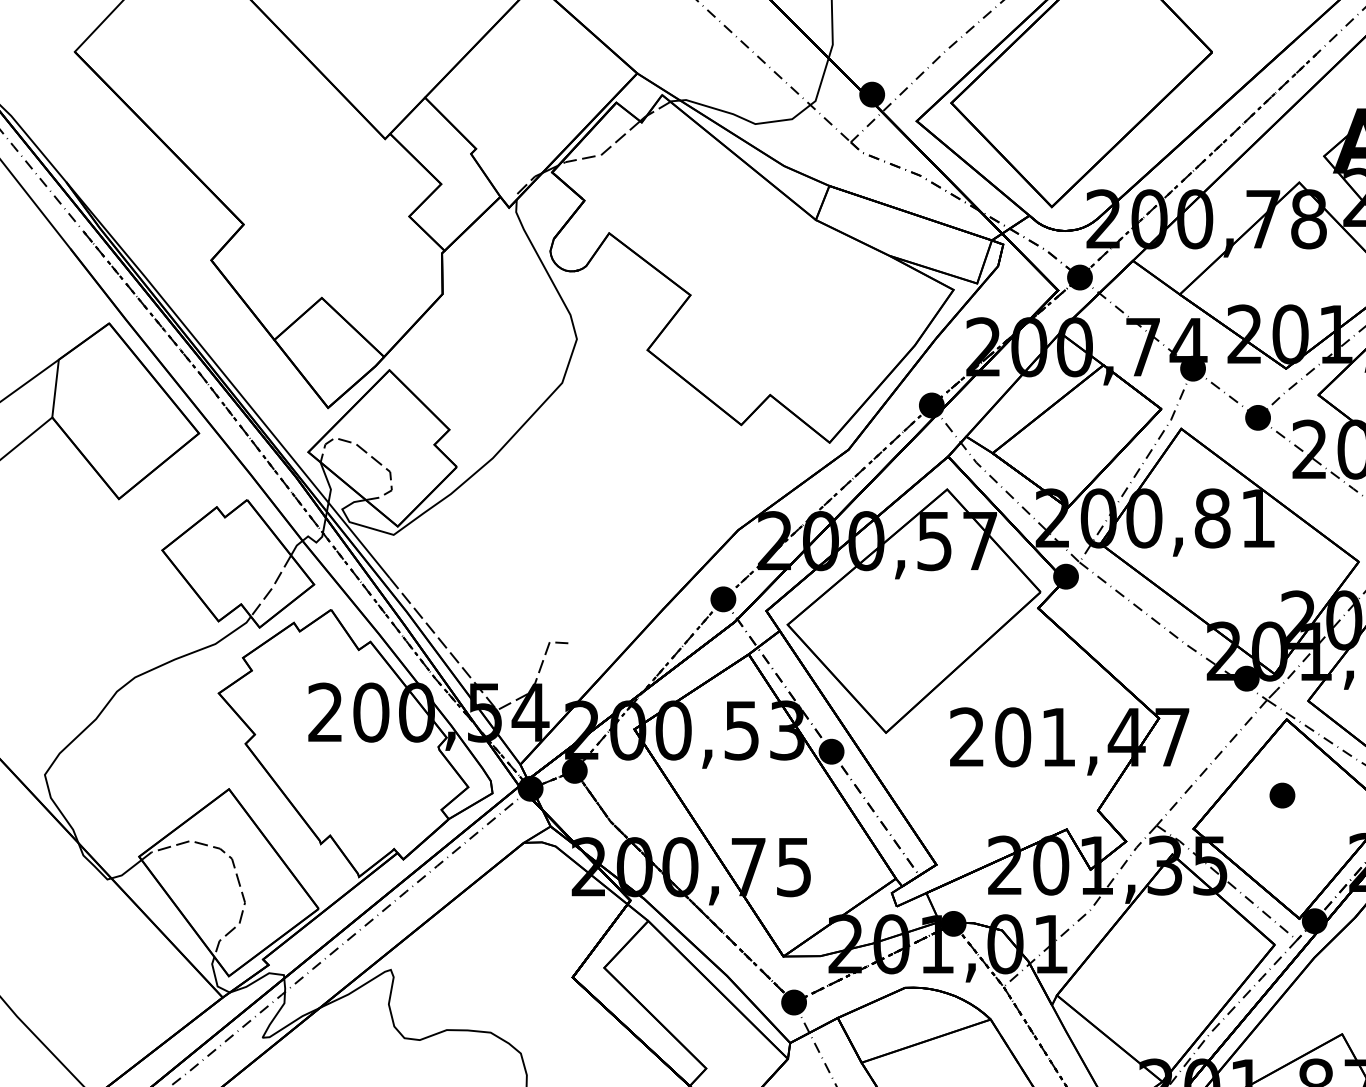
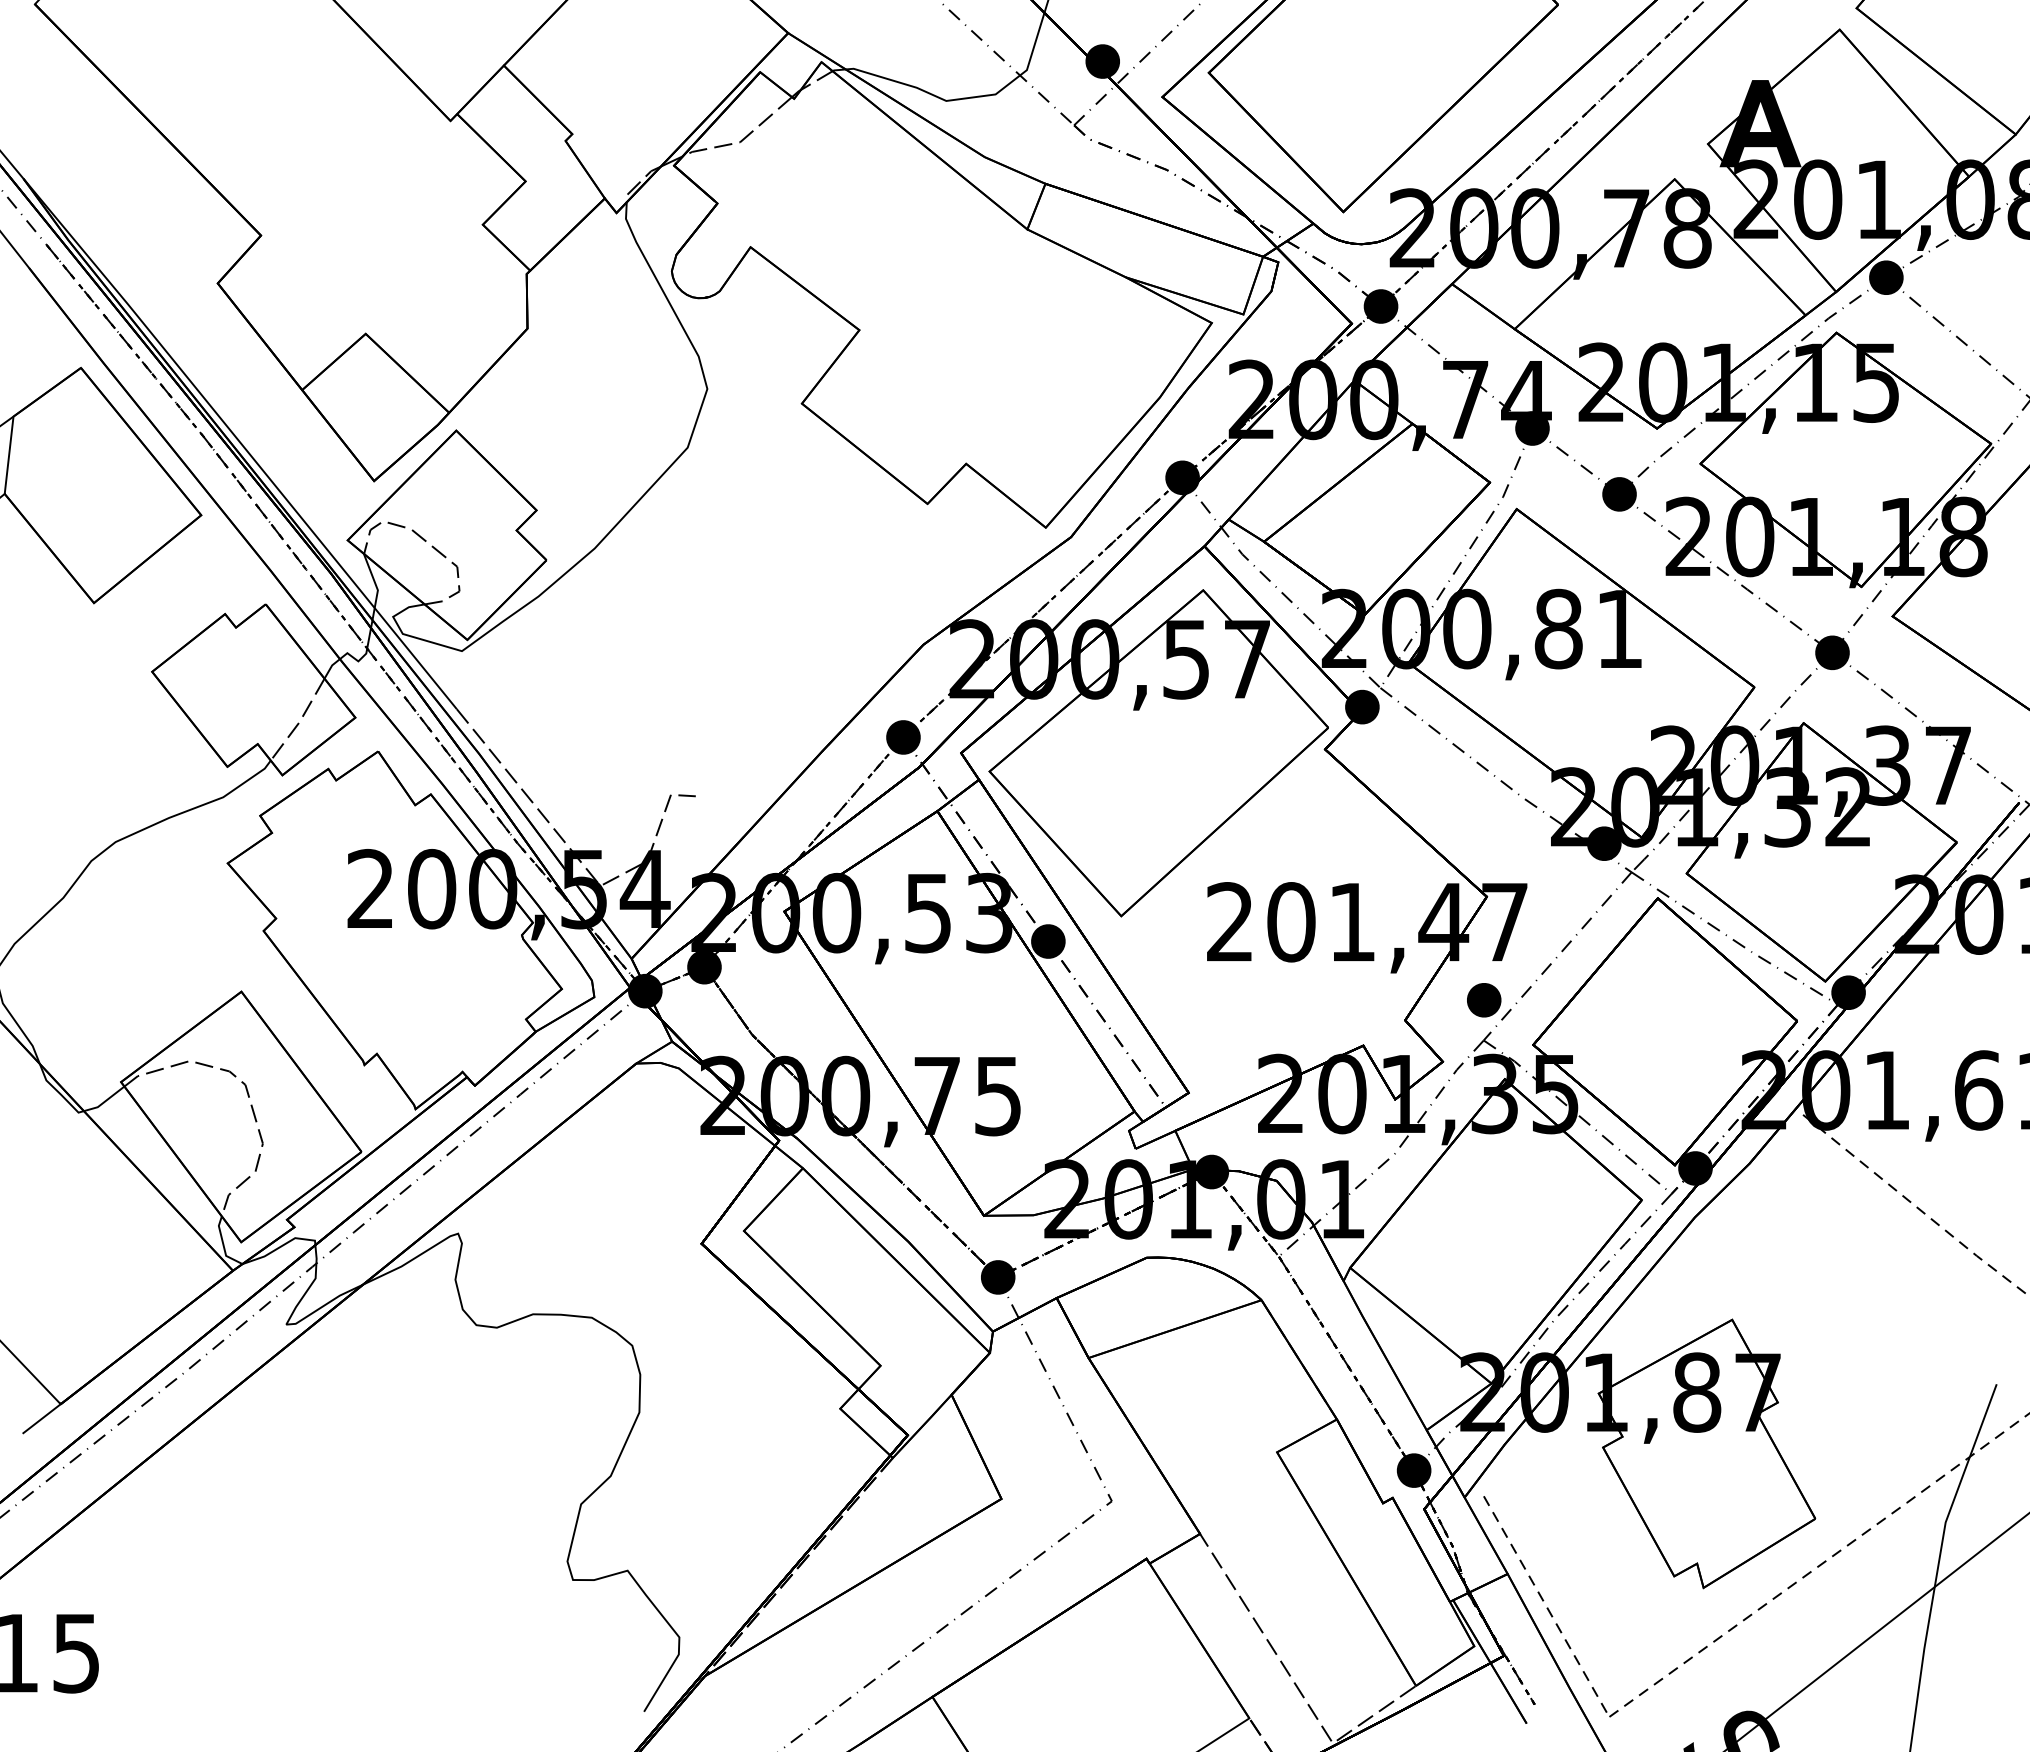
part: (1282, 795) -> (1484, 1000), moved

